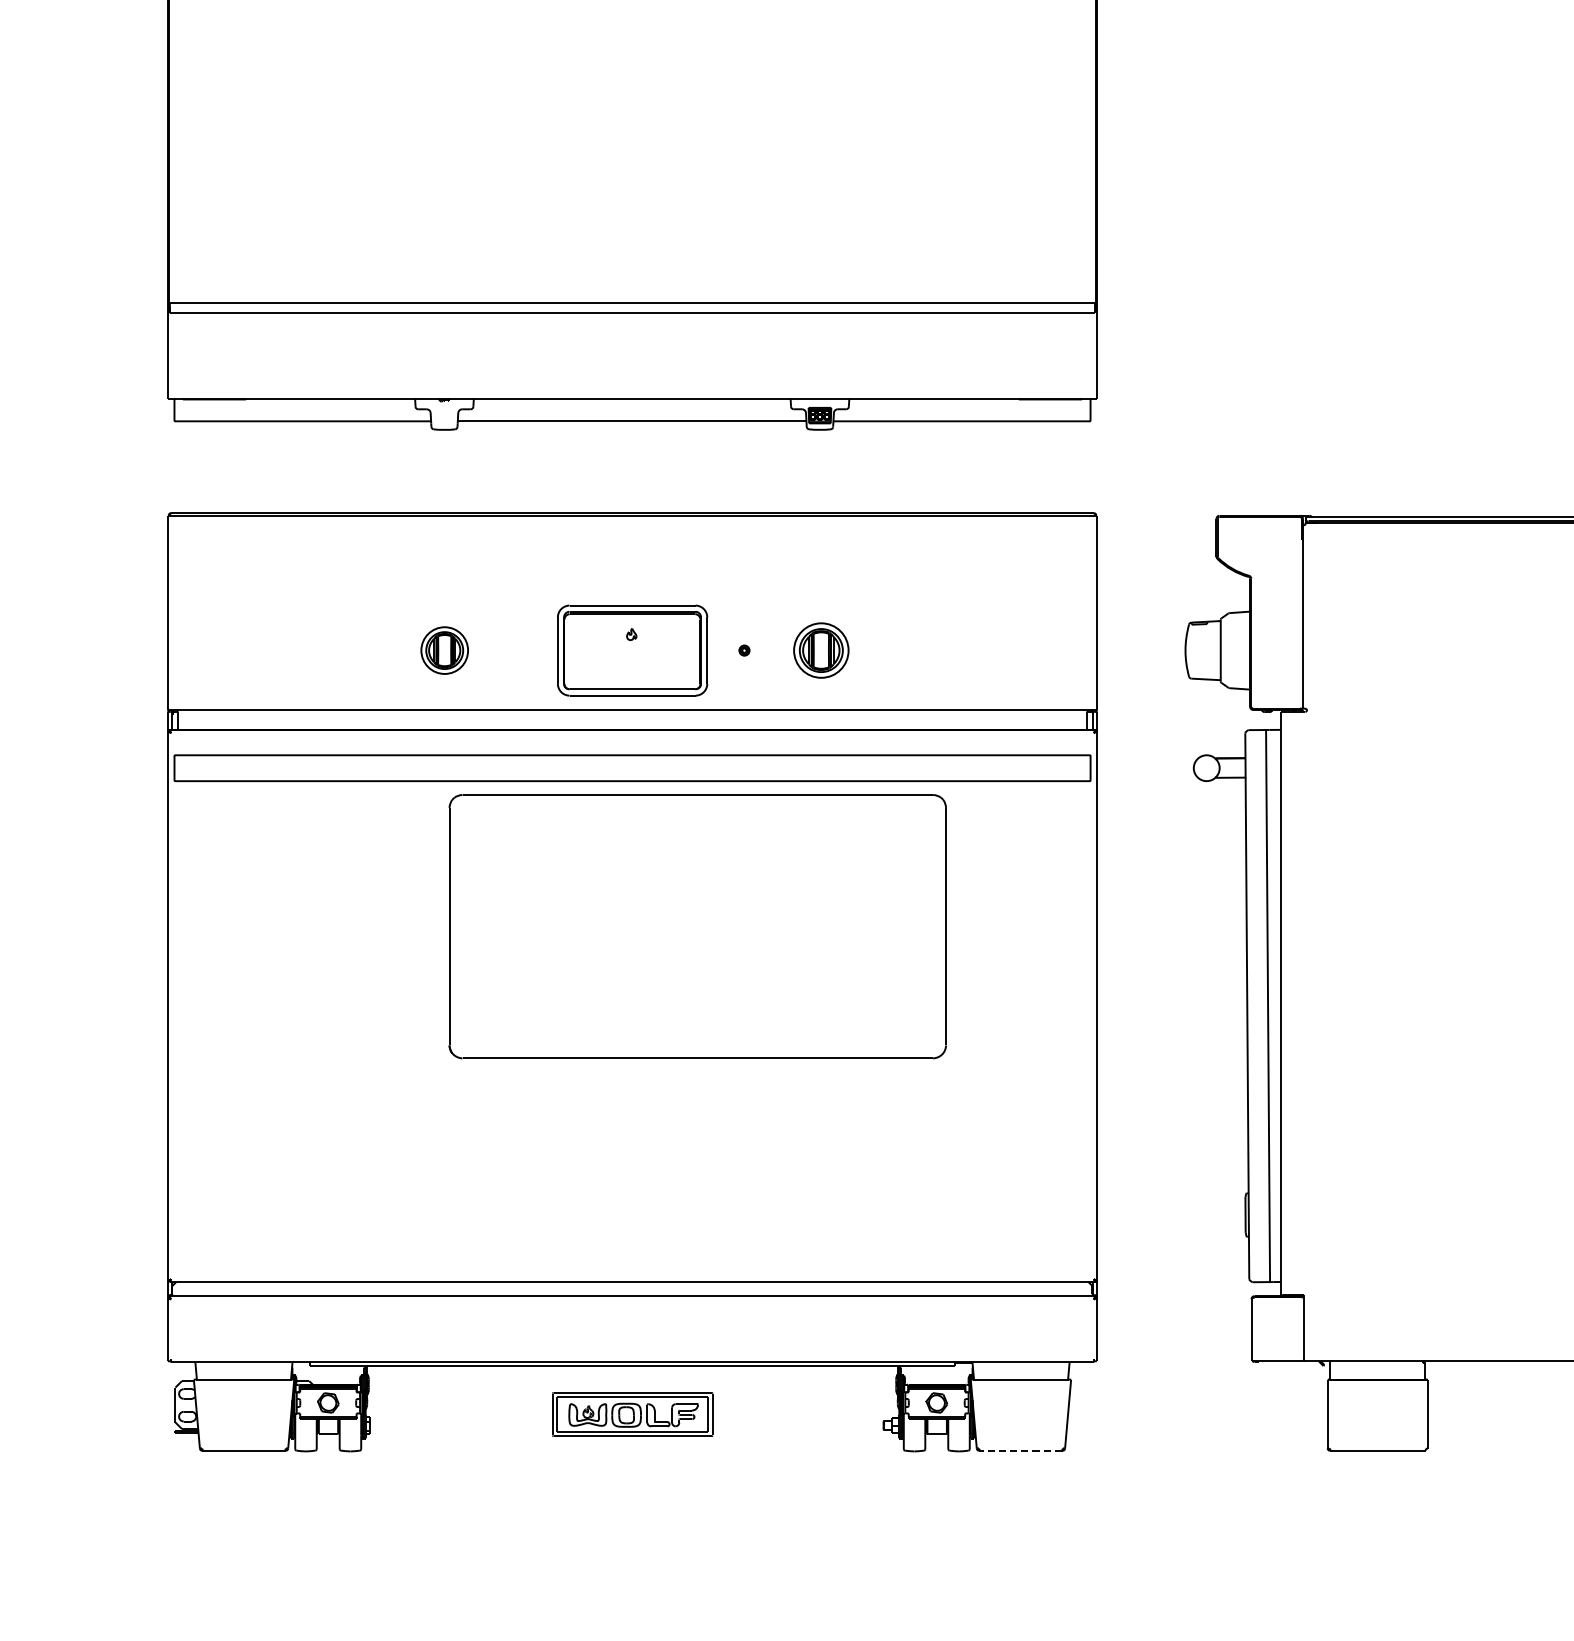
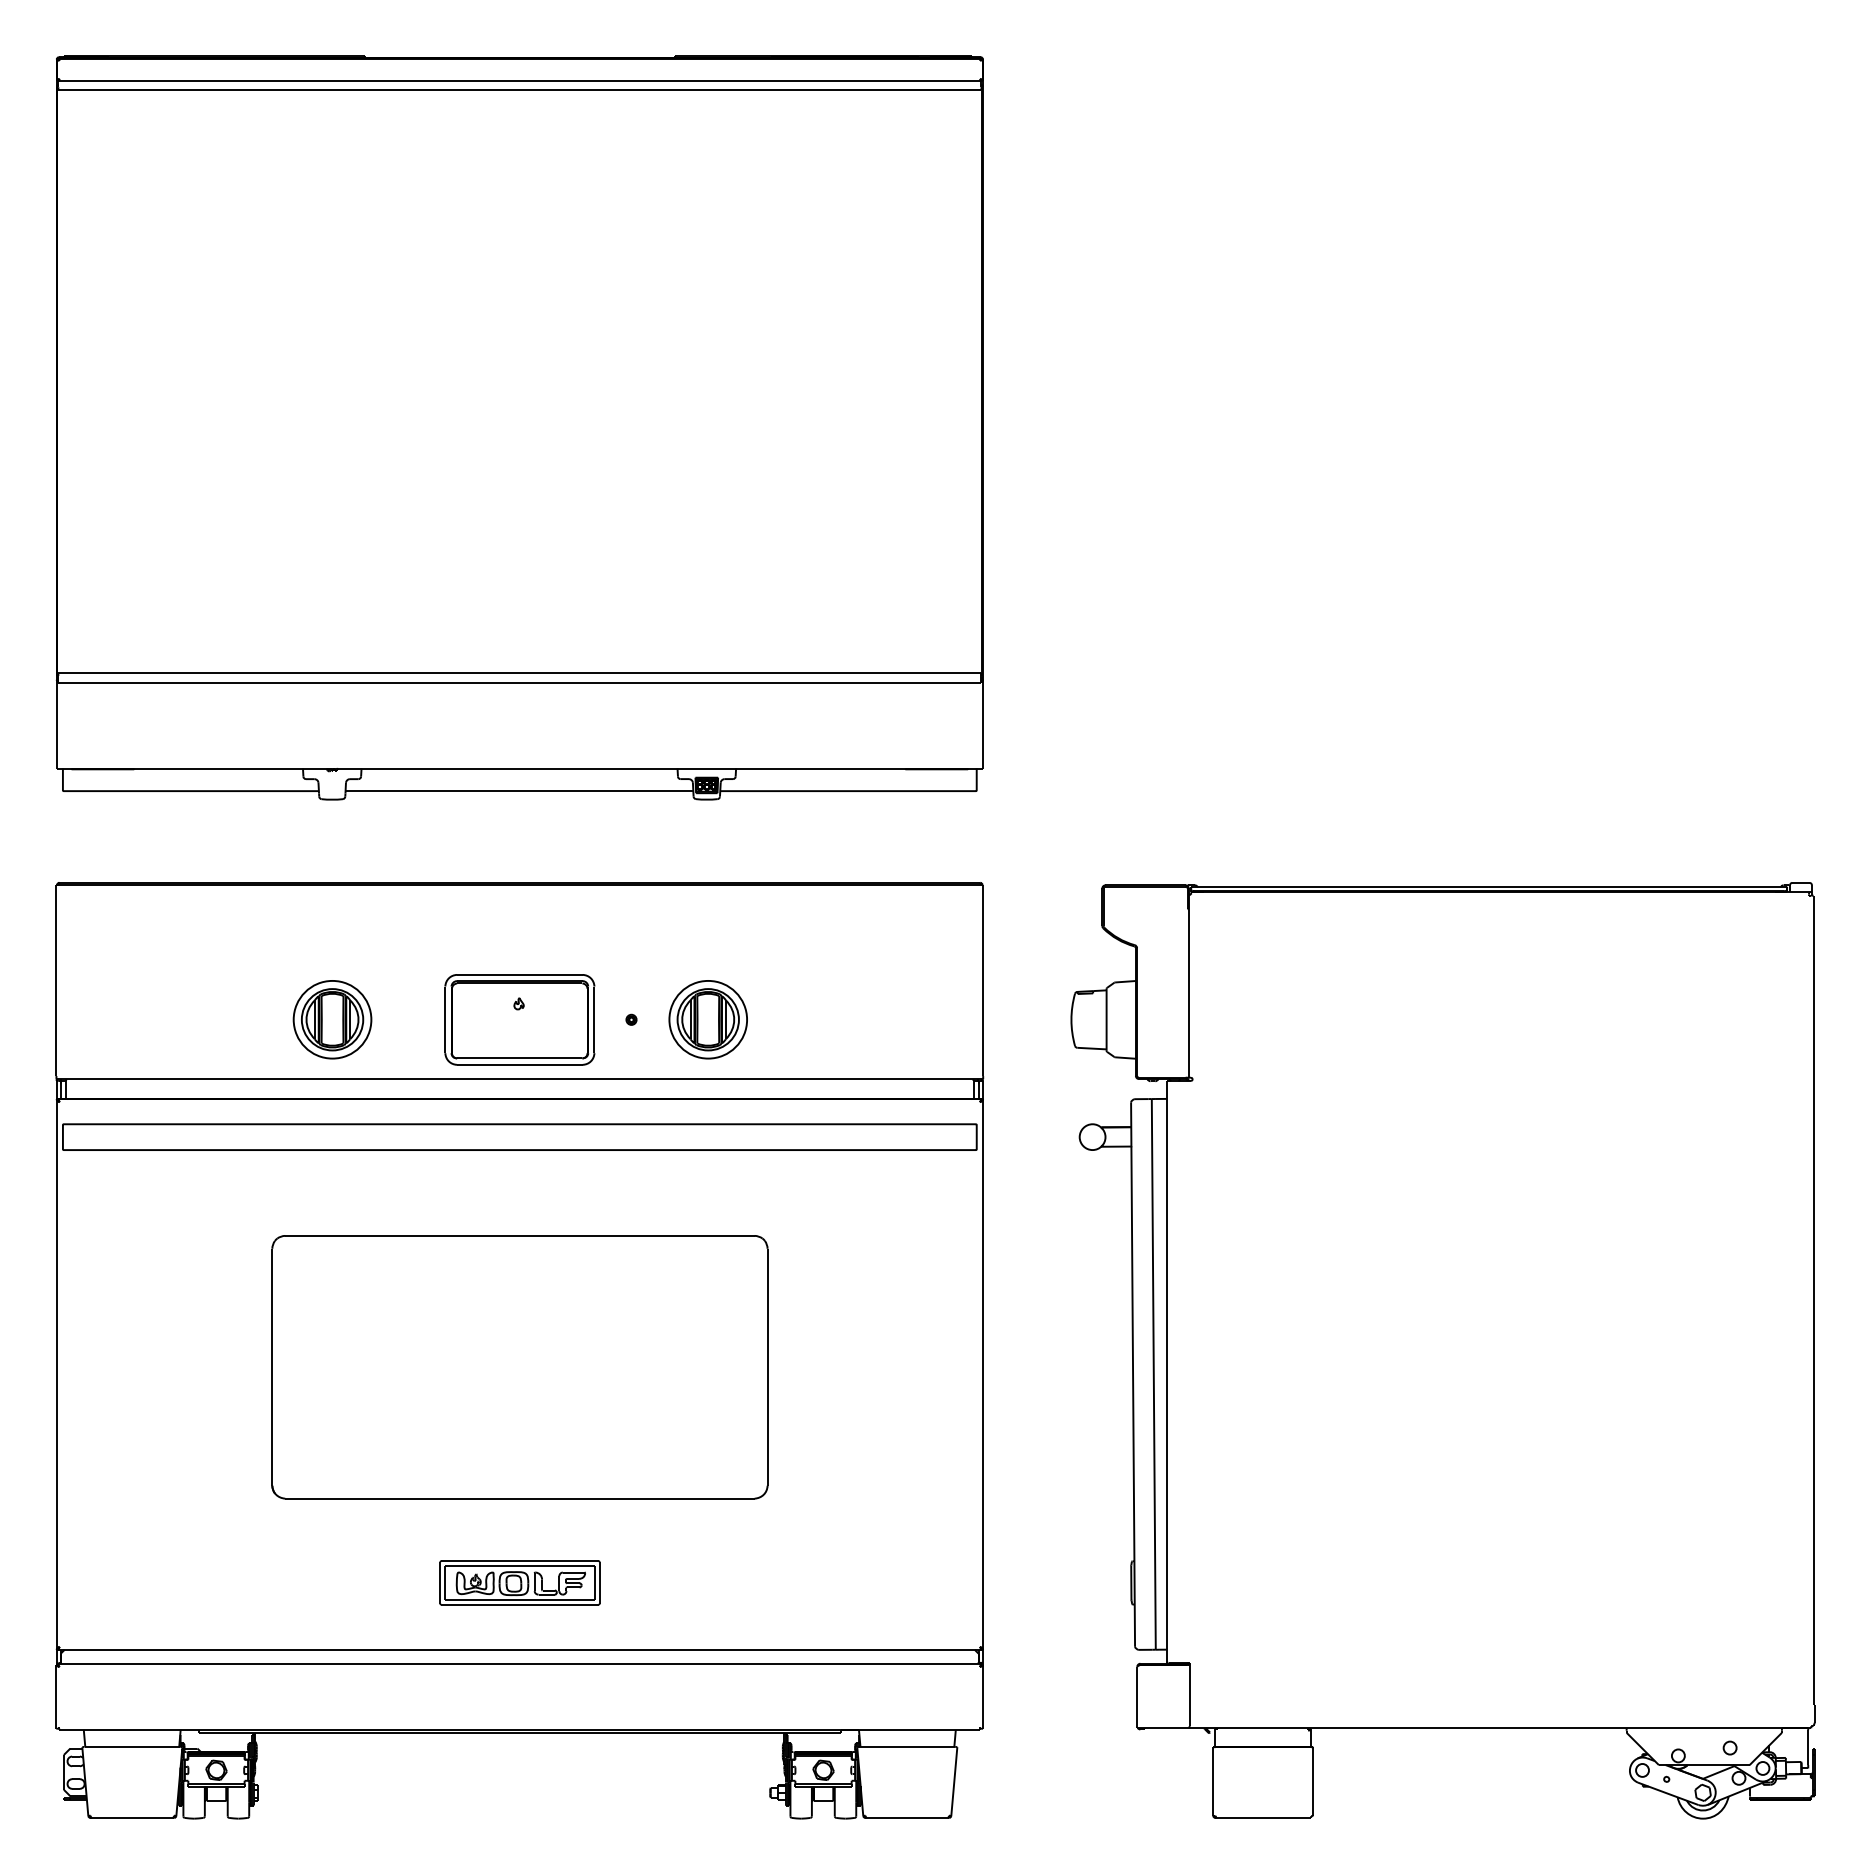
part: (444, 650) -> (332, 1019), size x1.67
part: (820, 650) -> (707, 1019), size x1.43
part: (697, 926) -> (519, 1367), moved
part: (632, 1414) -> (519, 1582), moved
line: (1021, 1450) -> (907, 1817), dashed -> solid

